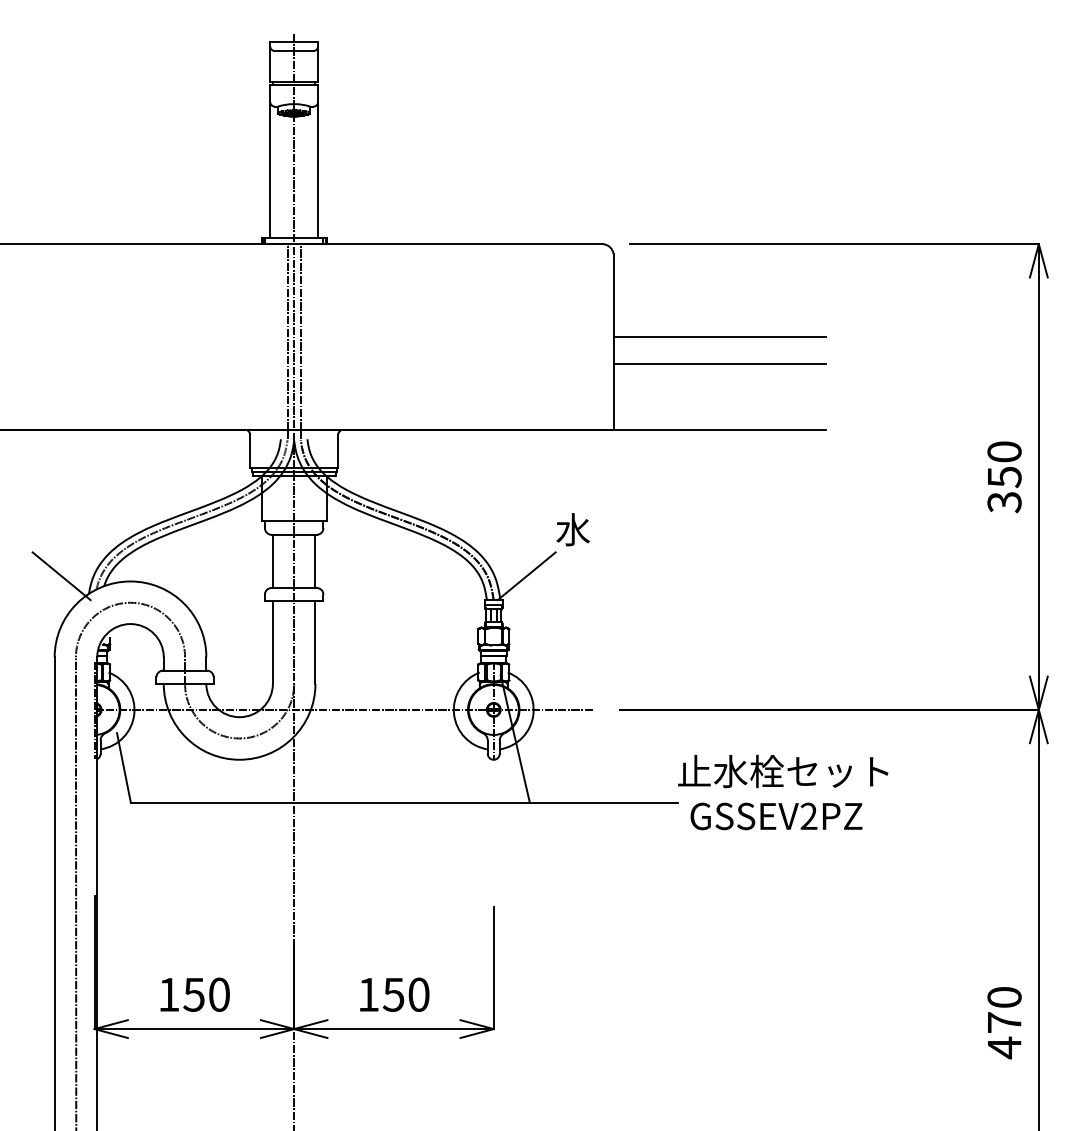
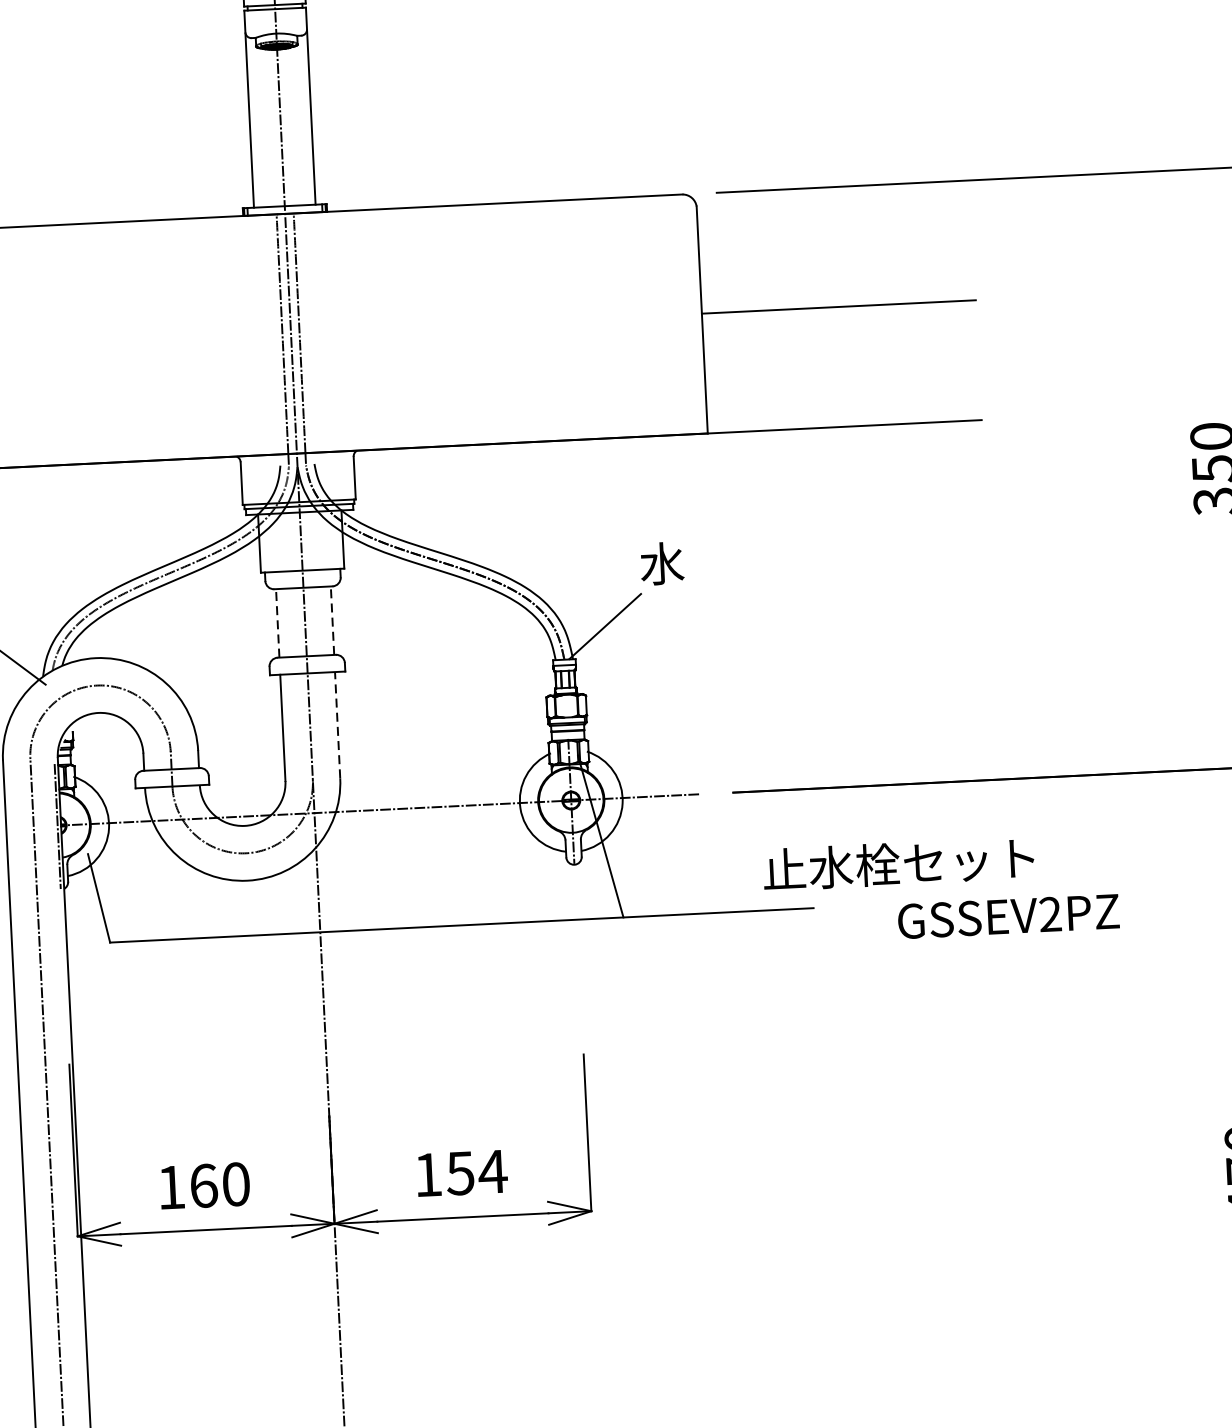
line: (719, 363) -> (839, 340), removed
line: (272, 561) -> (277, 623), solid -> dashed
line: (315, 561) -> (332, 620), solid -> dashed
line: (315, 642) -> (337, 725), solid -> dashed
text: (783, 771) -> (899, 863), moved
text: (776, 816) -> (1008, 916), moved
text: (193, 994) -> (202, 1185), 150 -> 160
text: (418, 994) -> (492, 1171), 150 -> 154

